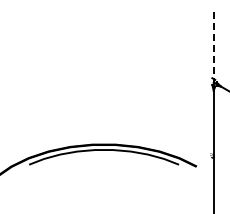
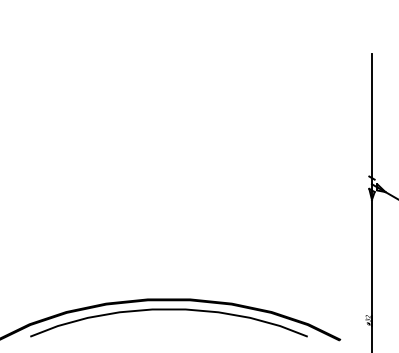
line: (213, 45) -> (371, 115), dashed -> solid

